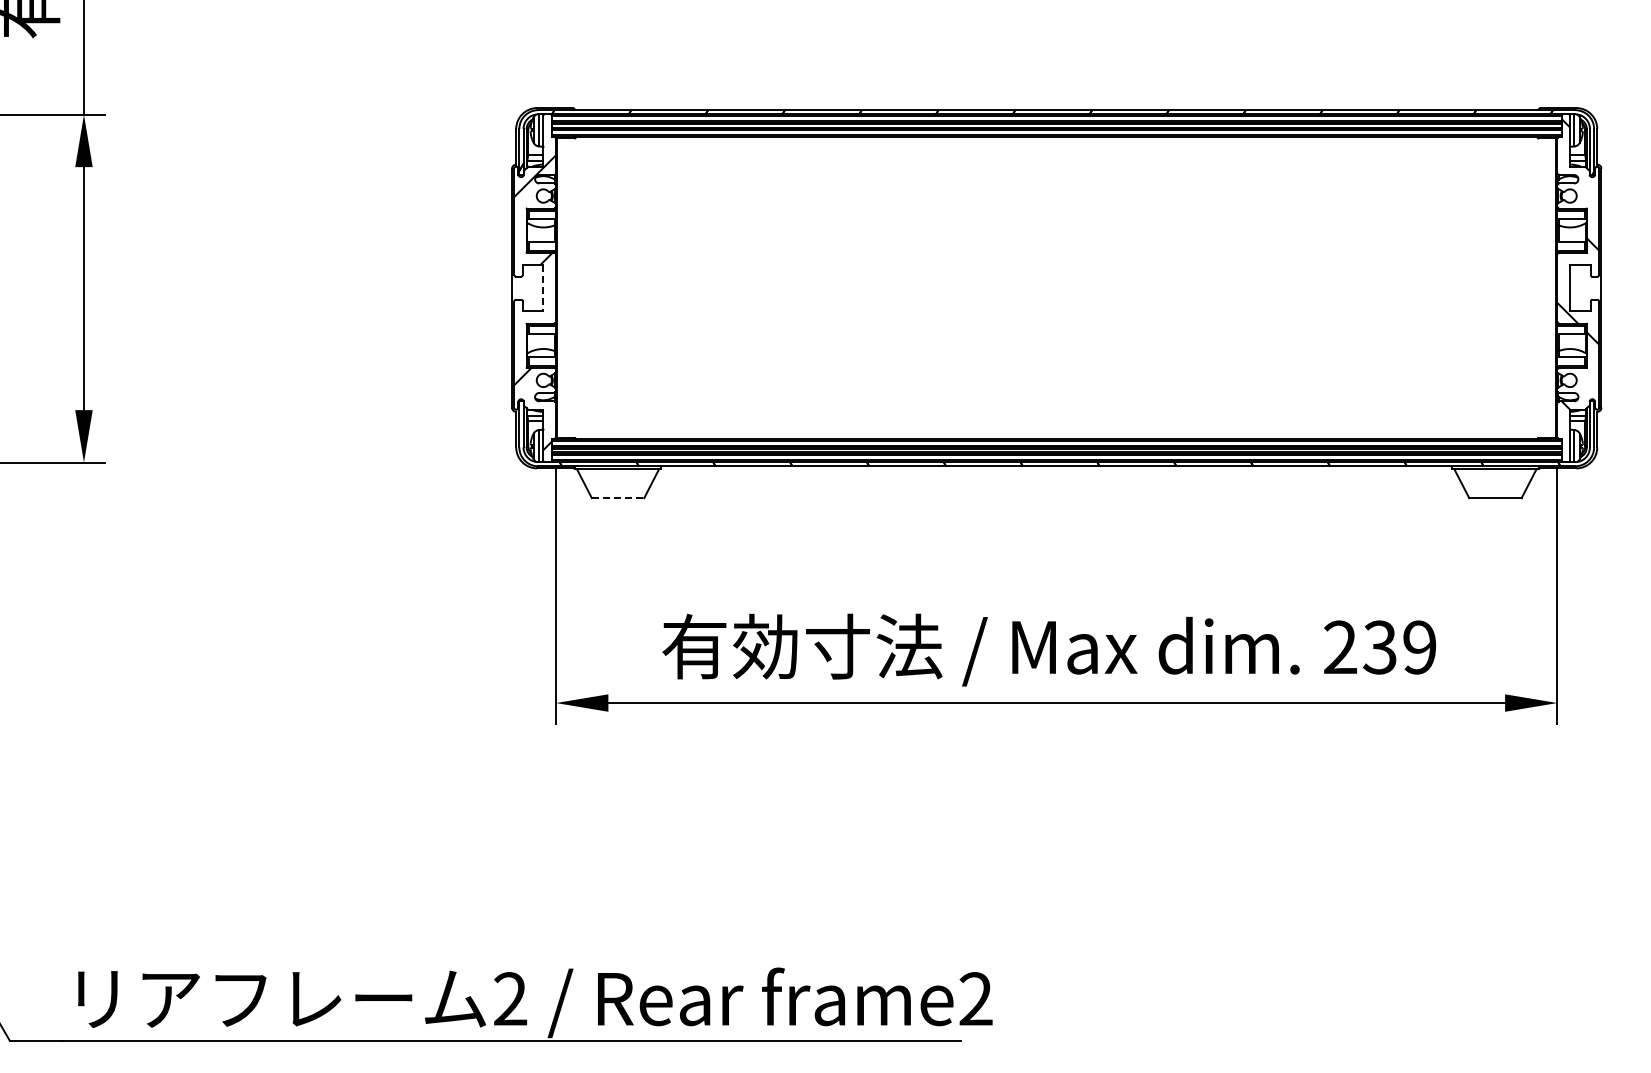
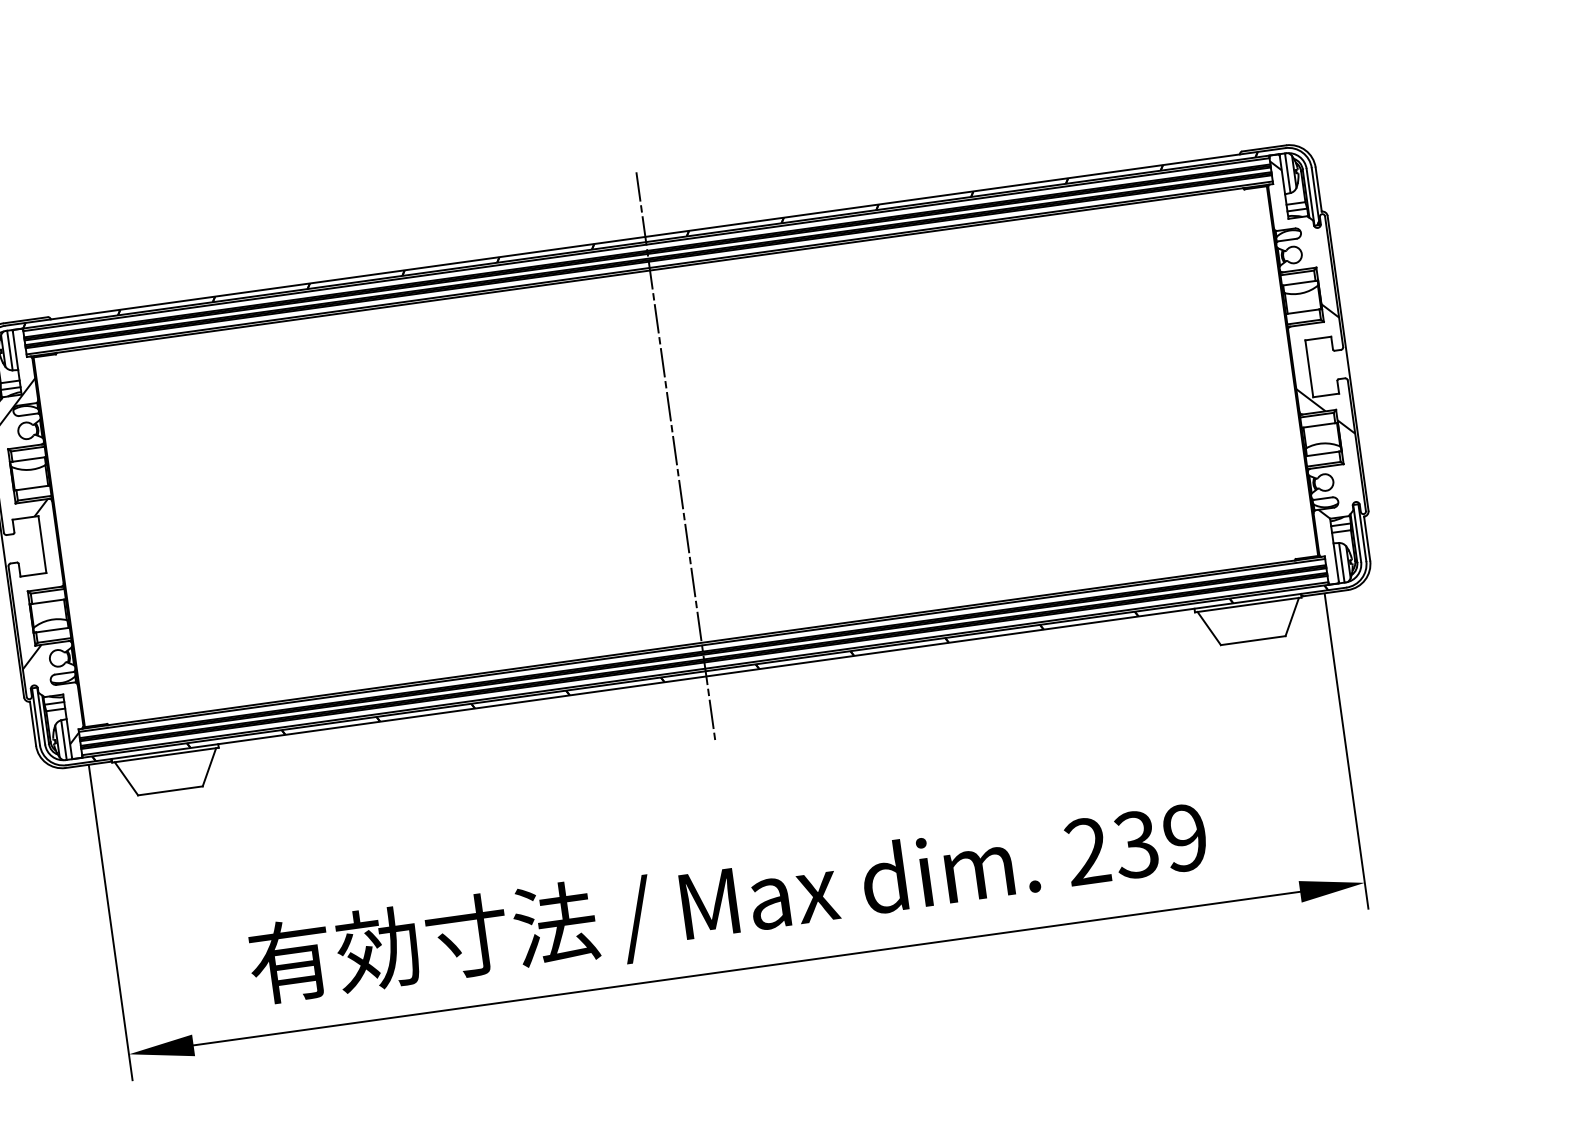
line: (1056, 287) -> (675, 455), added
line: (543, 288) -> (42, 544), dashed -> solid
line: (618, 498) -> (171, 791), dashed -> solid

